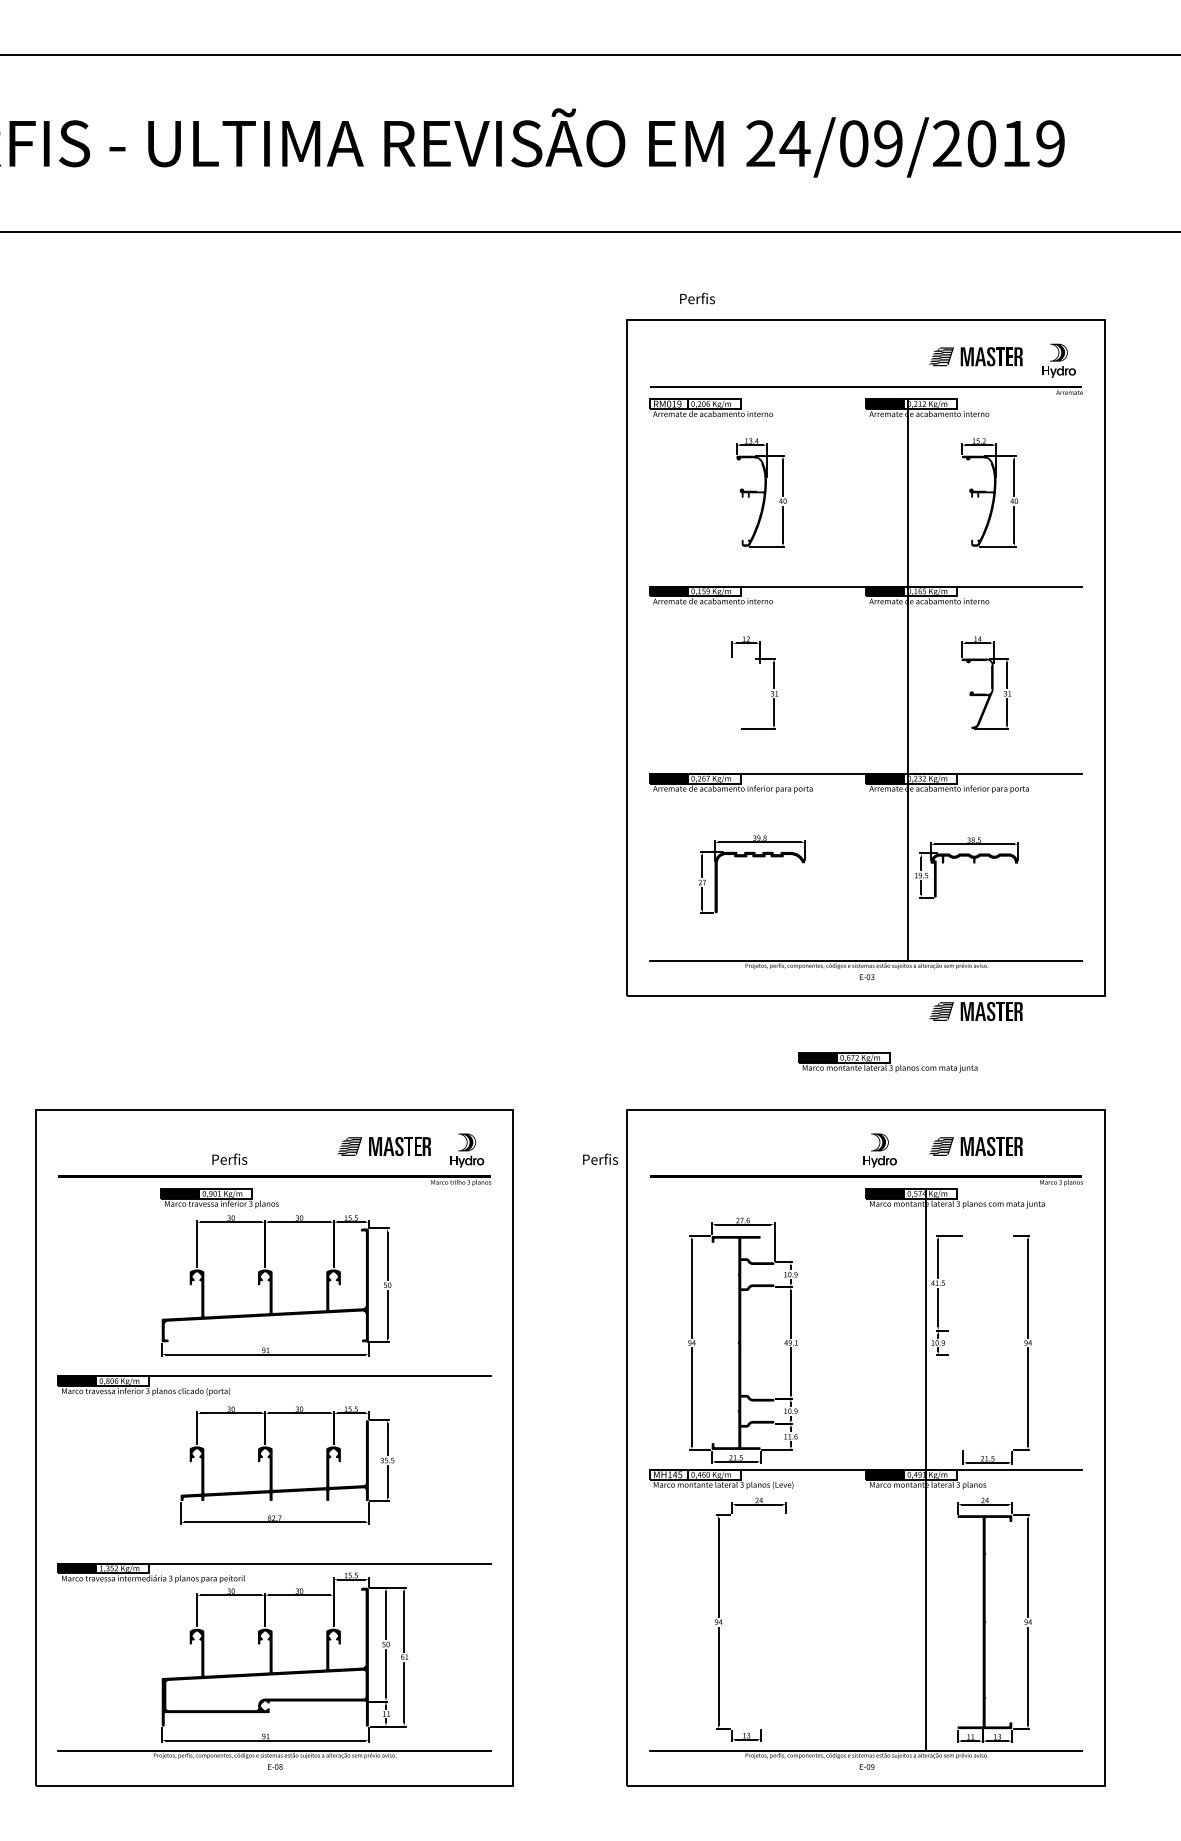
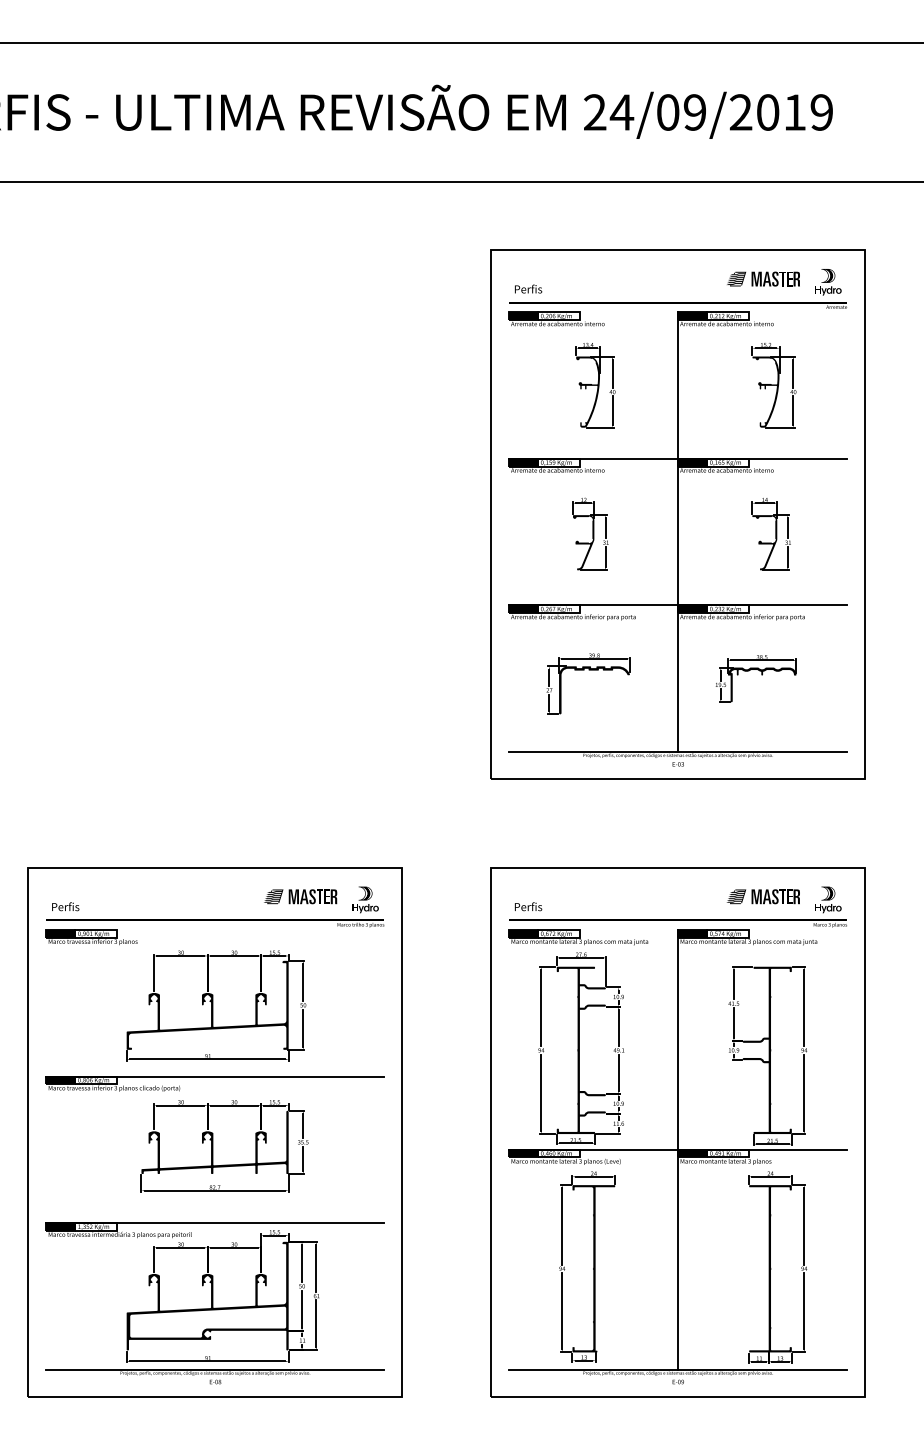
text: (697, 298) -> (528, 289), moved
fill: (668, 404) -> (523, 316), added
line: (908, 680) -> (677, 532), moved
fill: (745, 693) -> (583, 542), added
part: (975, 1011) -> (763, 791), removed
part: (887, 1062) -> (577, 937), moved
part: (879, 1150) -> (828, 899), moved
text: (229, 1158) -> (65, 906), moved
text: (600, 1158) -> (528, 906), moved
part: (219, 1198) -> (91, 937), moved
fill: (980, 1342) -> (767, 1050), added
line: (926, 1470) -> (677, 1150), moved
fill: (668, 1474) -> (523, 1153), added
fill: (758, 1622) -> (593, 1269), added

